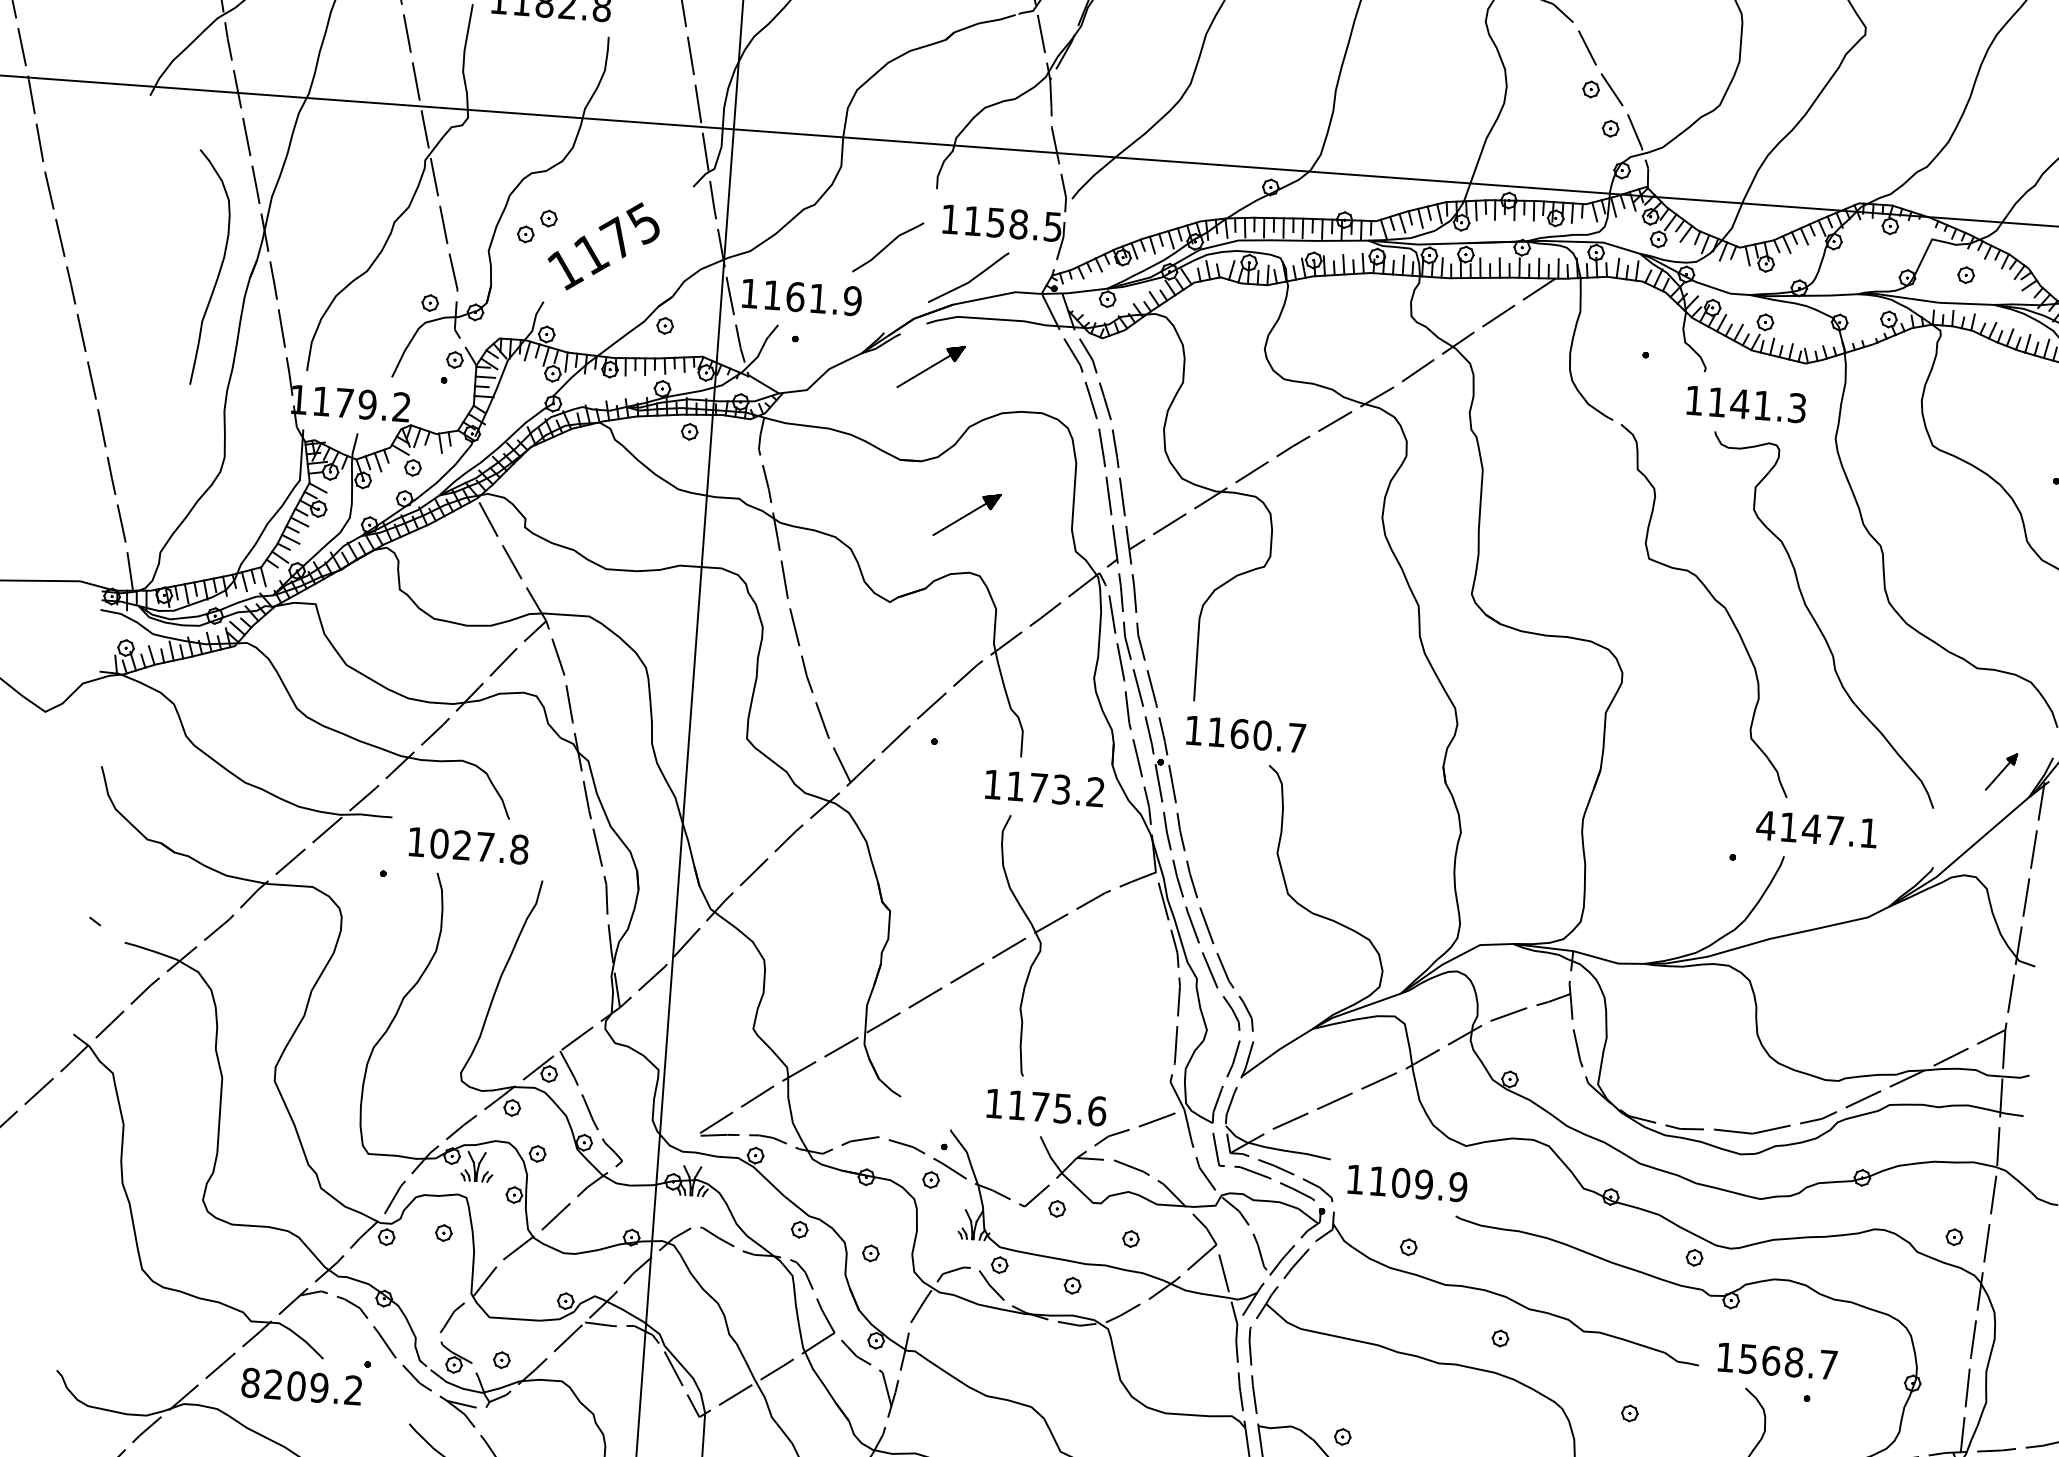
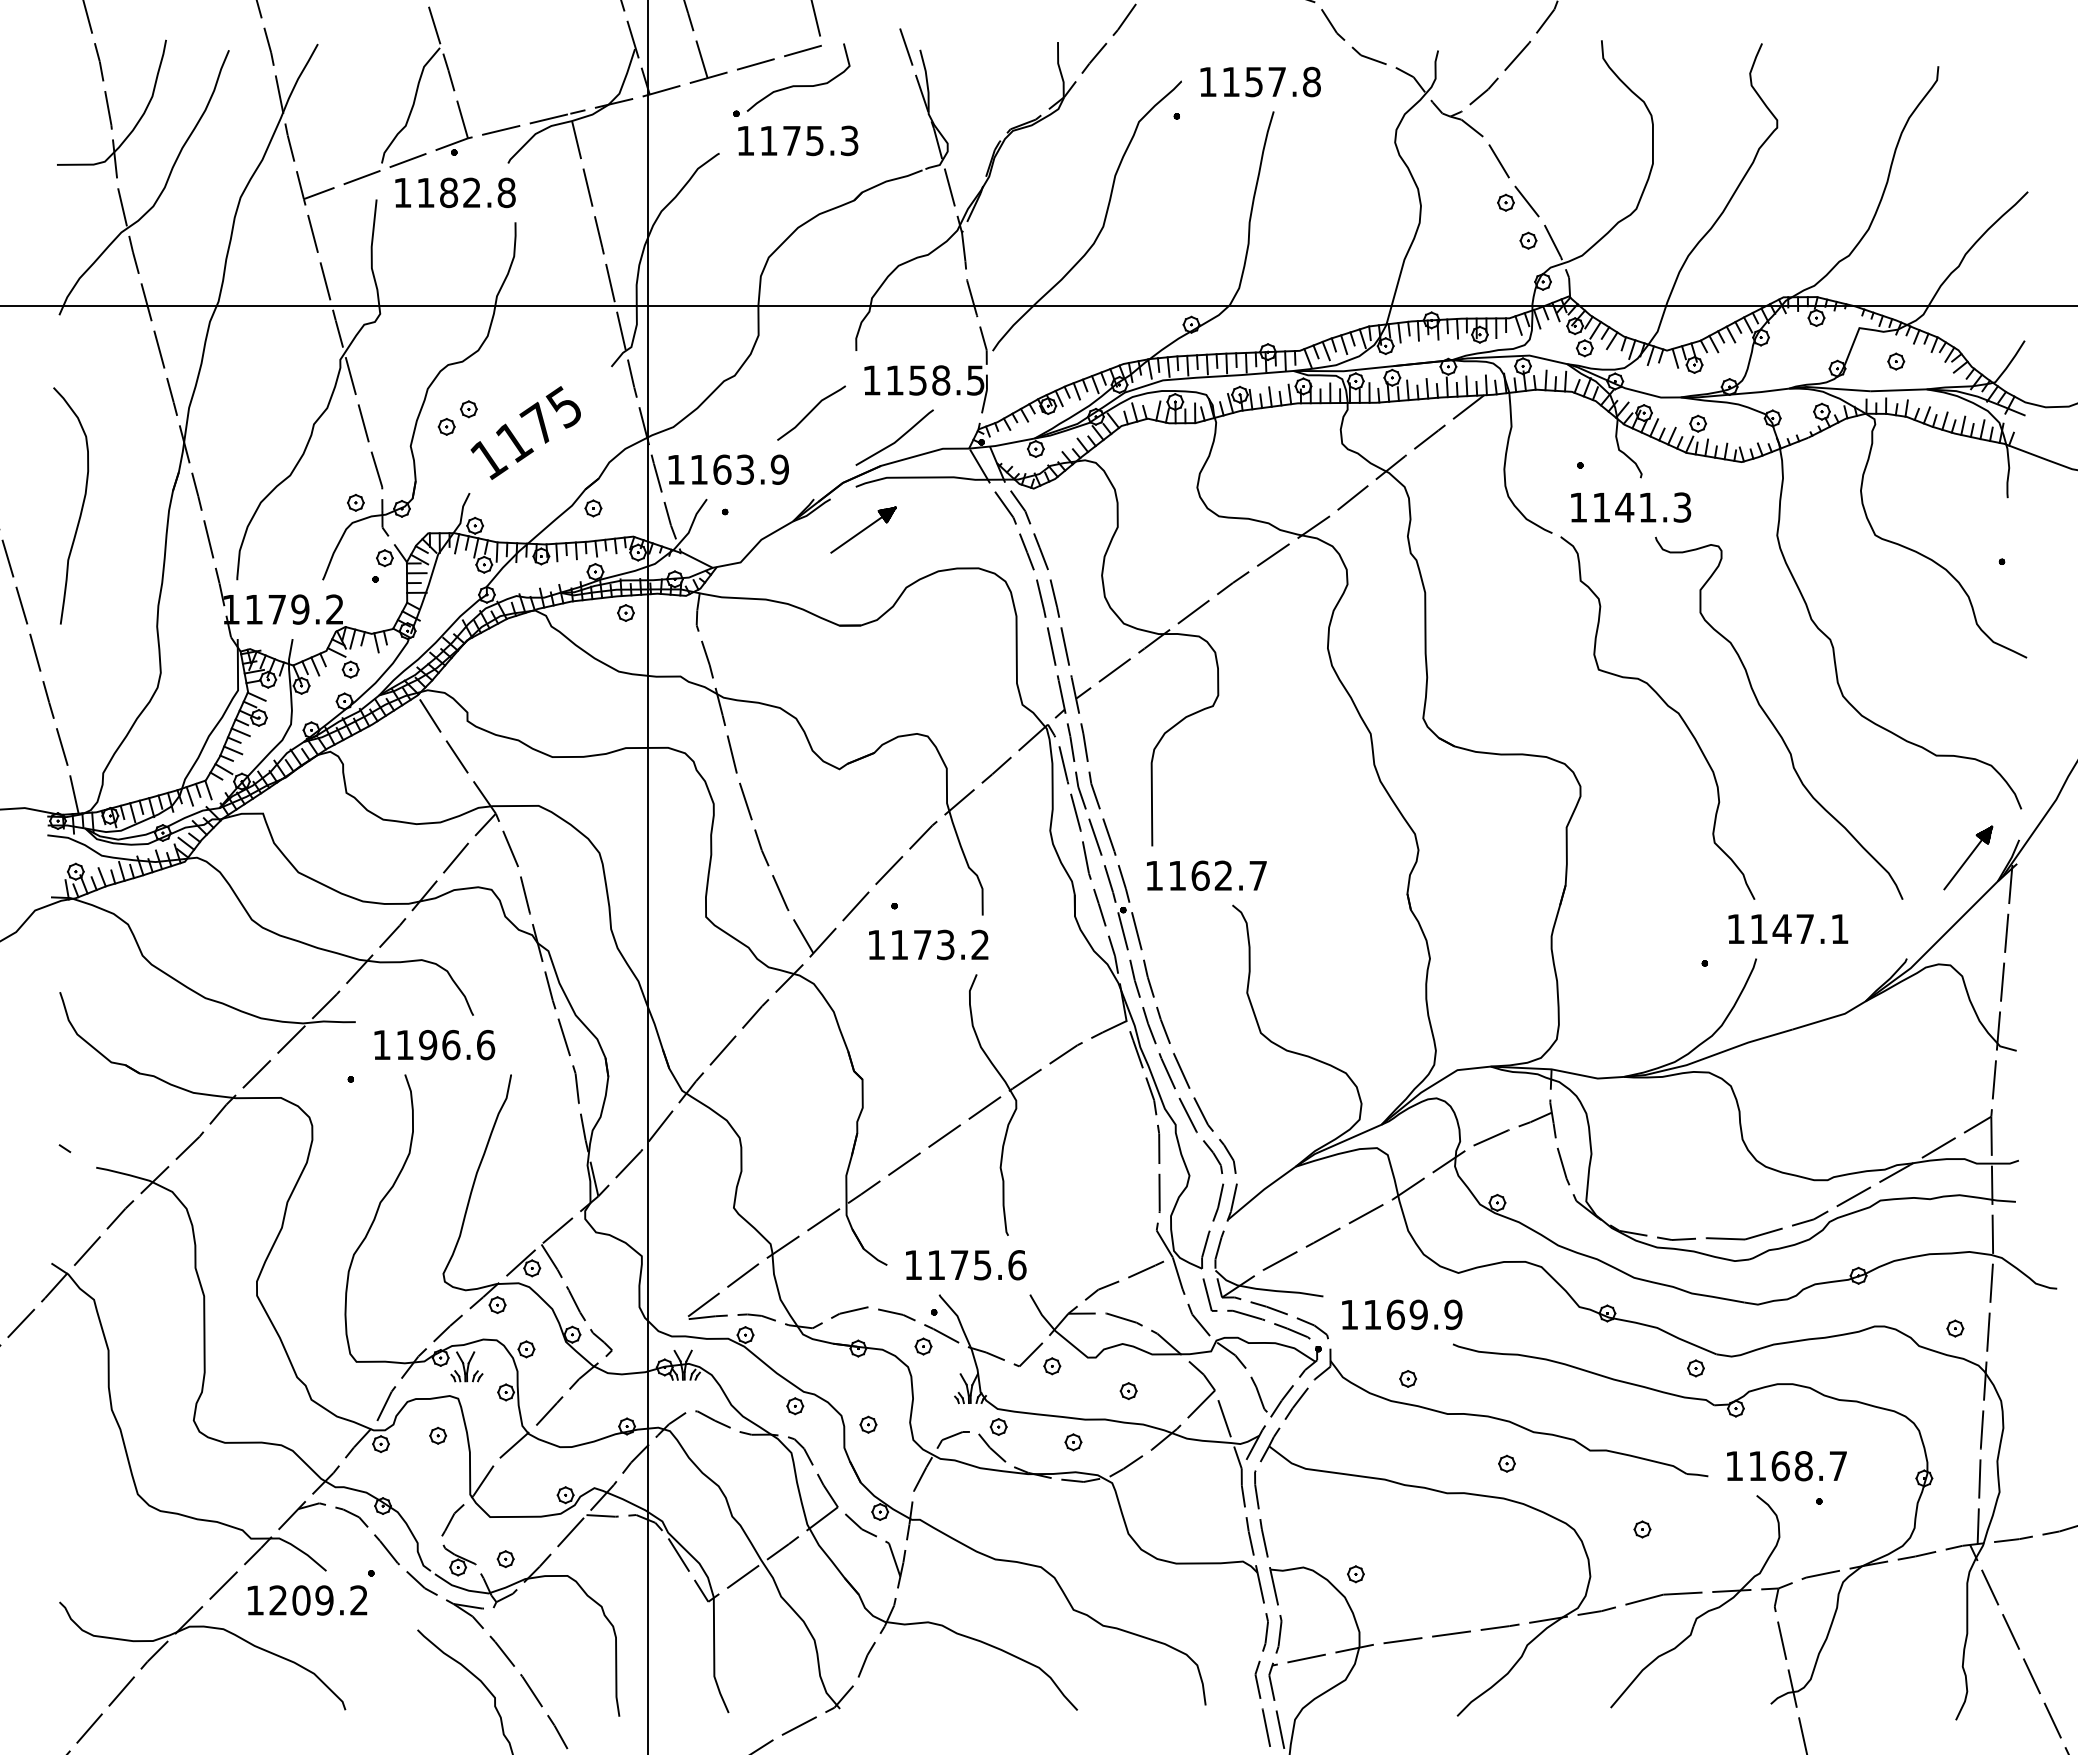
curve: (219, 269) -> (81, 506), moved
text: (817, 298) -> (744, 469), 1161.9 -> 1163.9
text: (1746, 404) -> (1631, 507), moved
part: (967, 514) -> (910, 675), removed
text: (1262, 735) -> (1223, 875), 1160.7 -> 1162.7
part: (2001, 771) -> (1968, 857), size x1.67
text: (1044, 787) -> (928, 944), moved
text: (1765, 825) -> (1735, 928), 4147.1 -> 1147.1
text: (479, 846) -> (445, 1044), 1027.8 -> 1196.6
text: (1046, 1107) -> (966, 1265), moved
text: (1400, 1182) -> (1395, 1314), 1109.9 -> 1169.9
text: (1748, 1359) -> (1757, 1466), 1568.7 -> 1168.7
text: (250, 1382) -> (255, 1600), 8209.2 -> 1209.2

